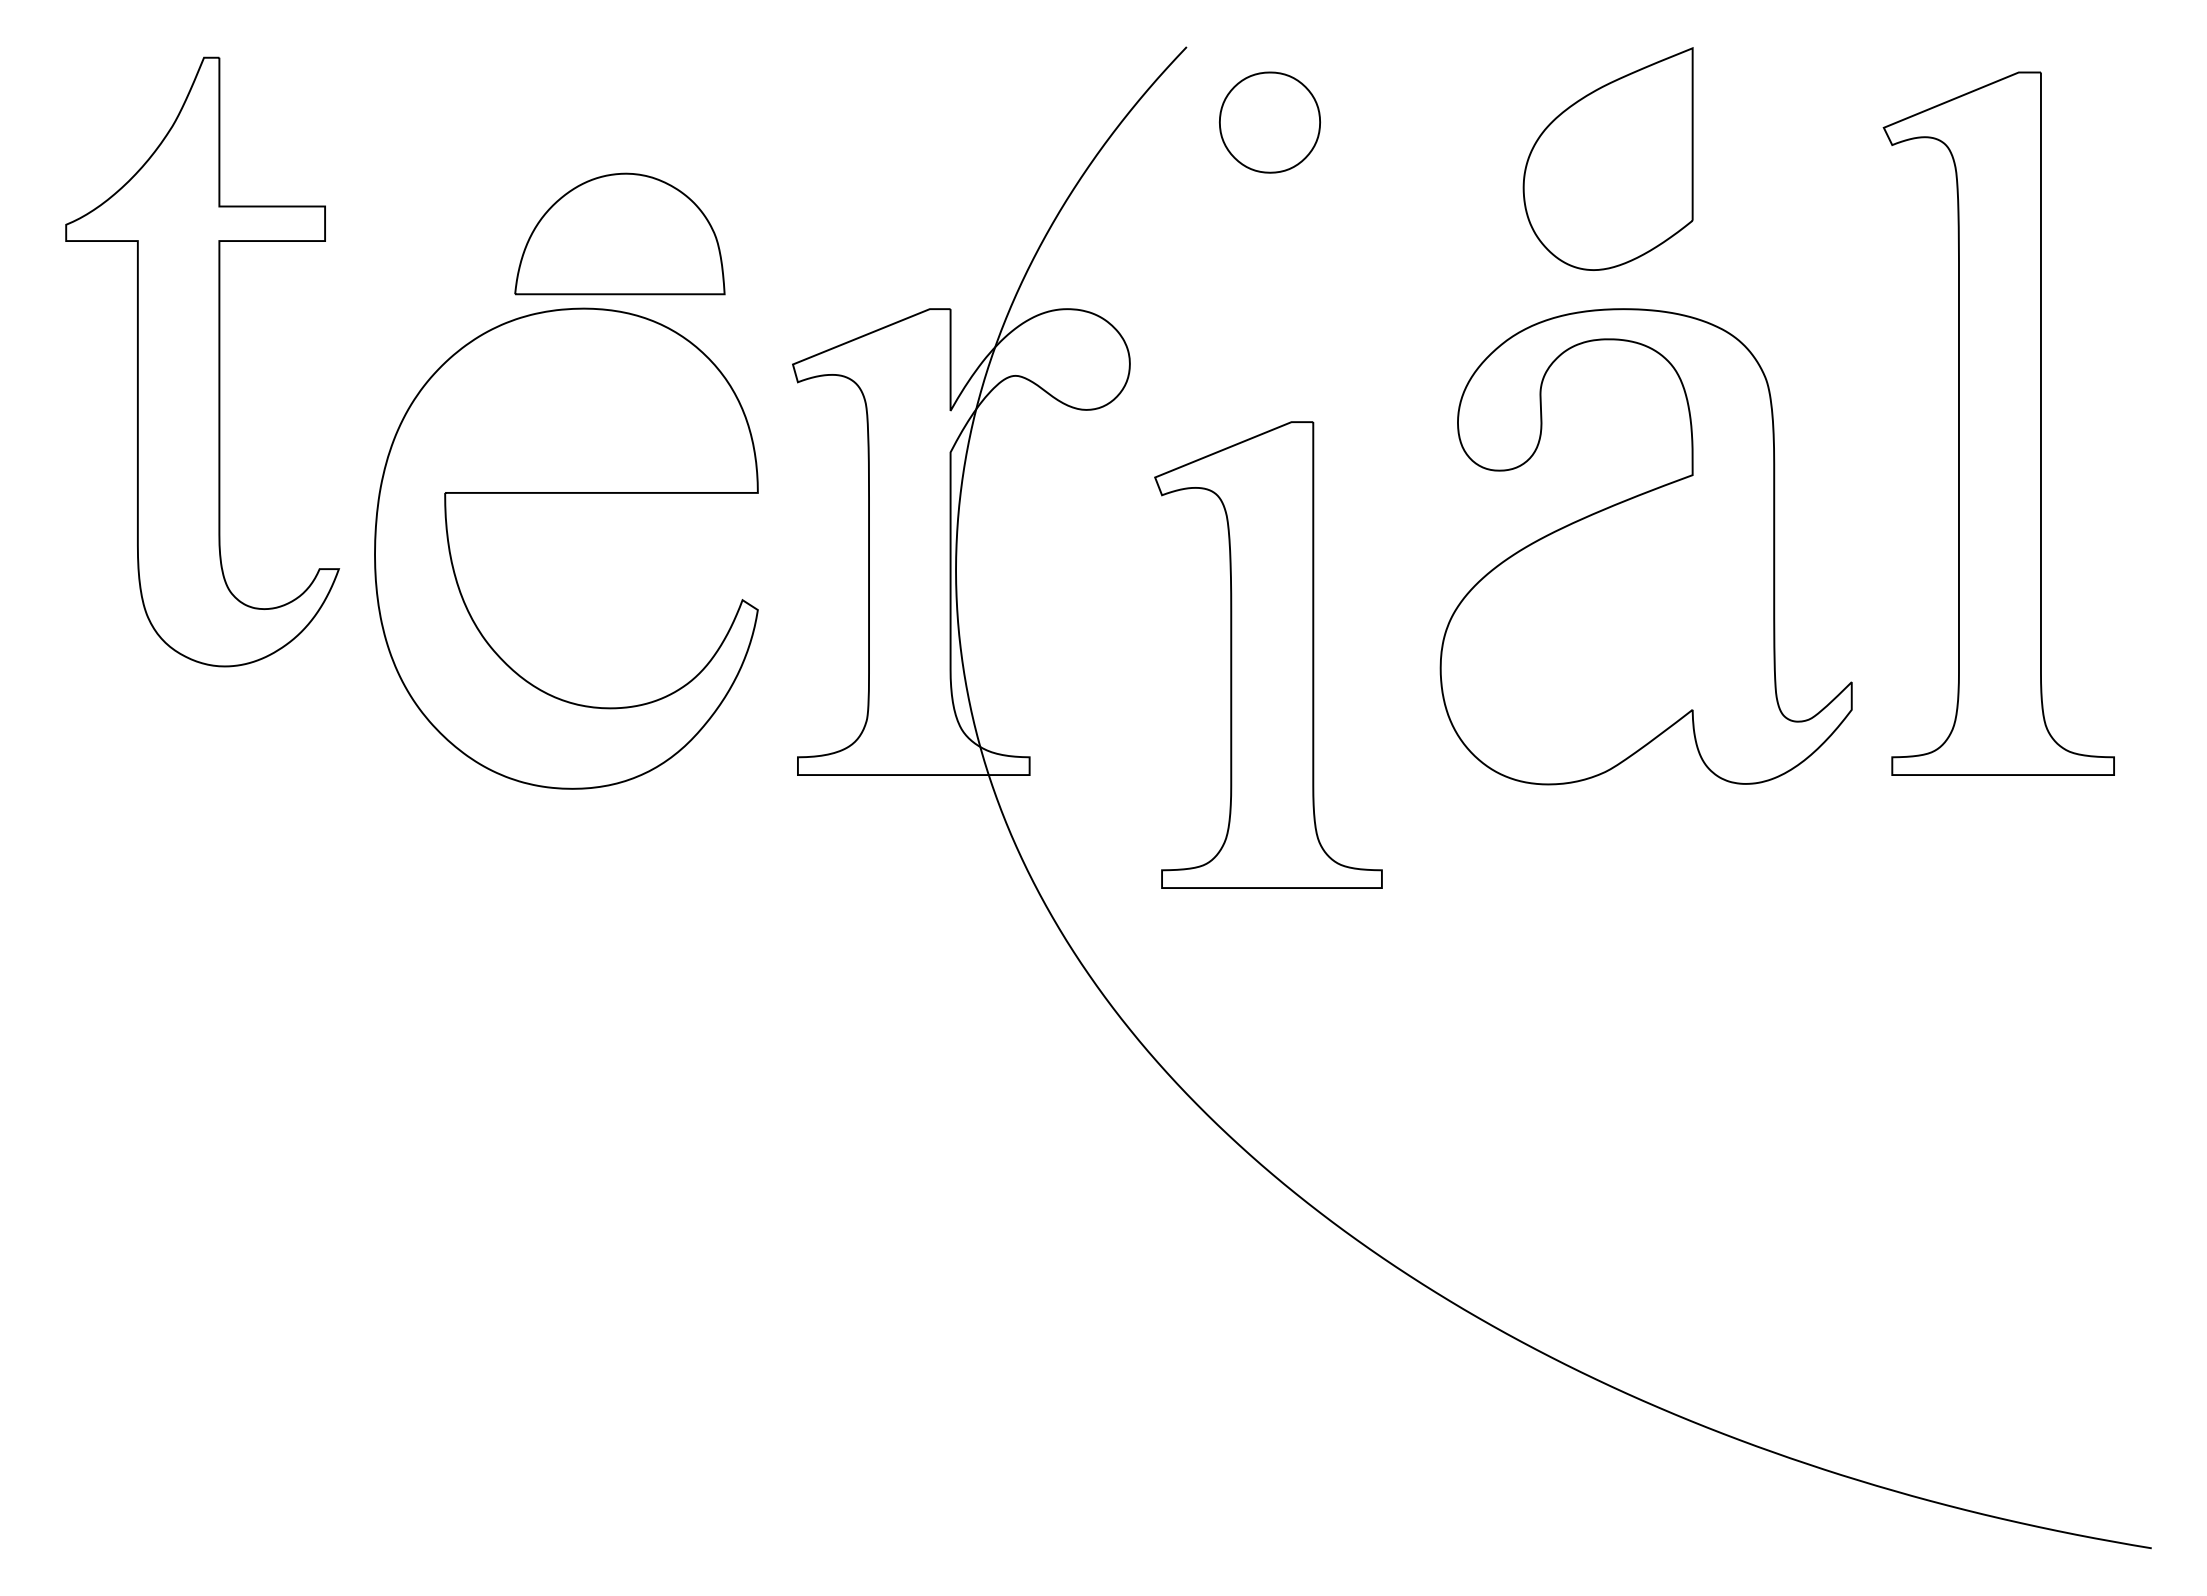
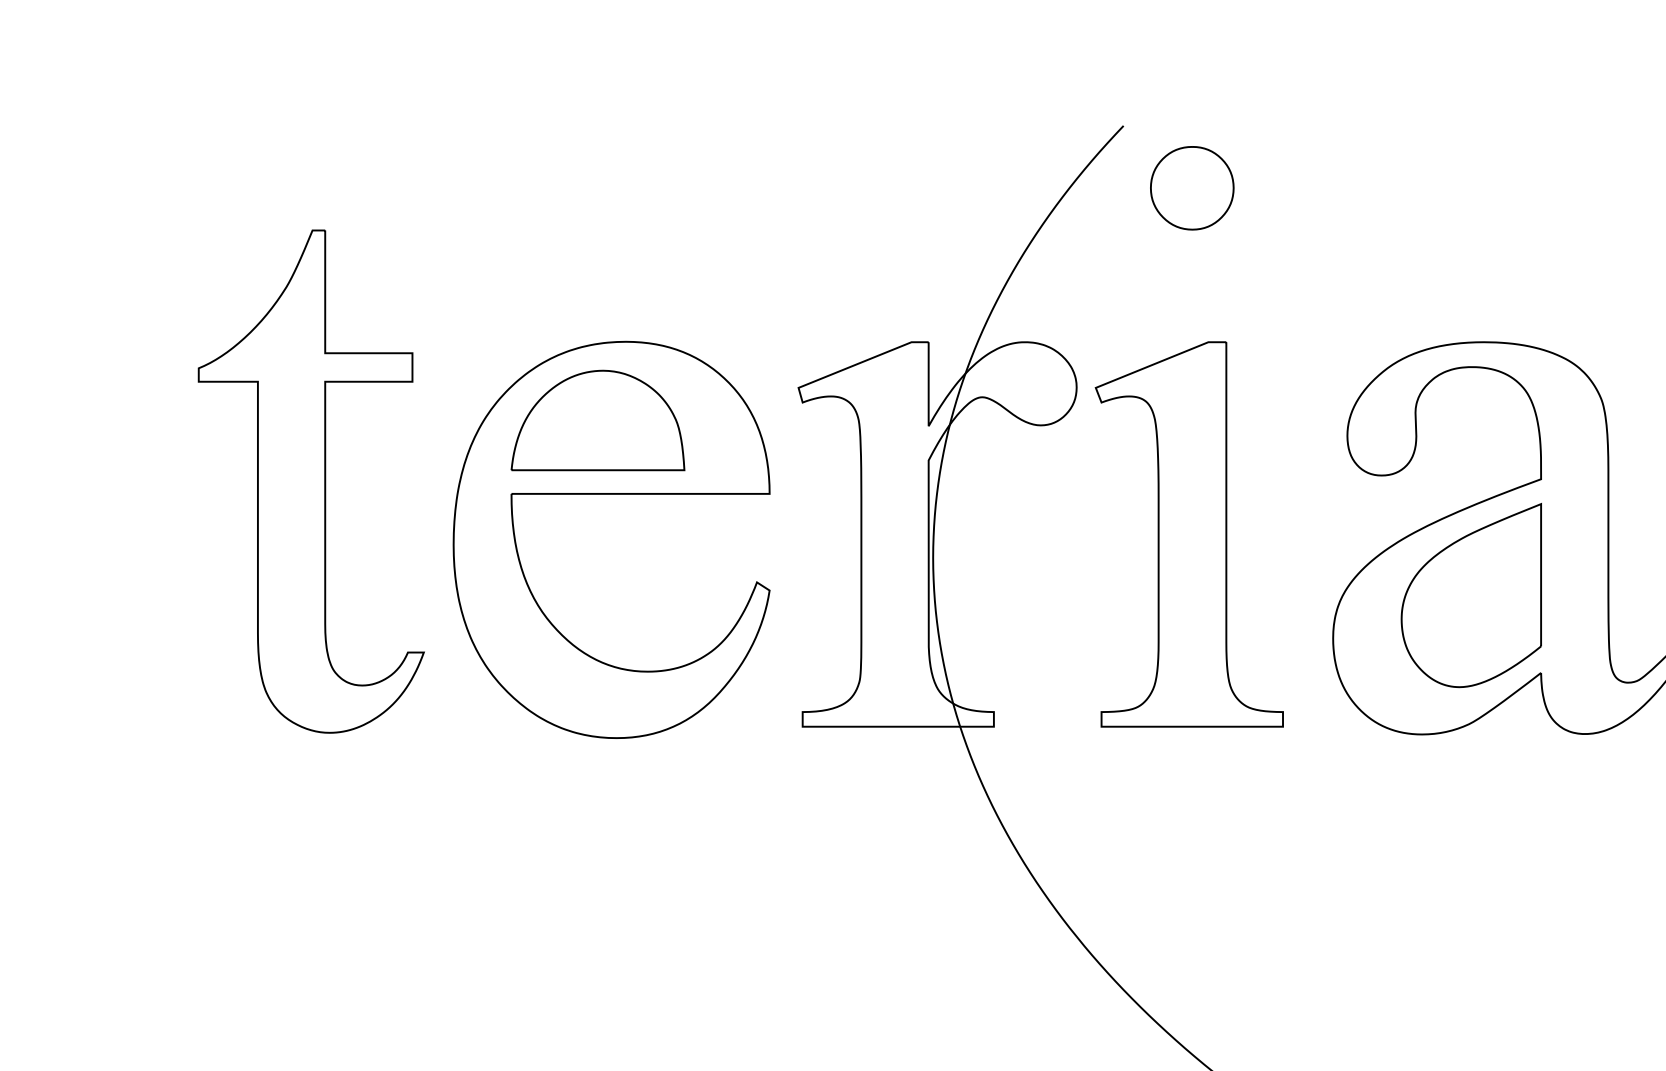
part: (1607, 158) -> (1470, 595), moved
part: (619, 233) -> (597, 420), moved
part: (202, 361) -> (311, 481), moved
part: (1268, 654) -> (1189, 533), moved

